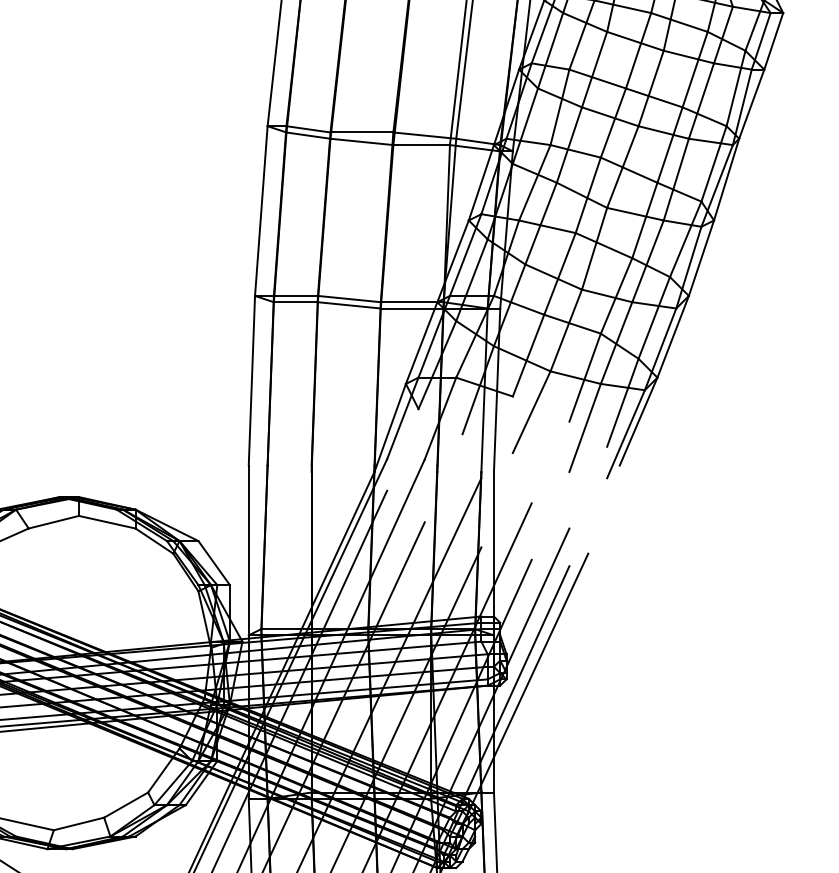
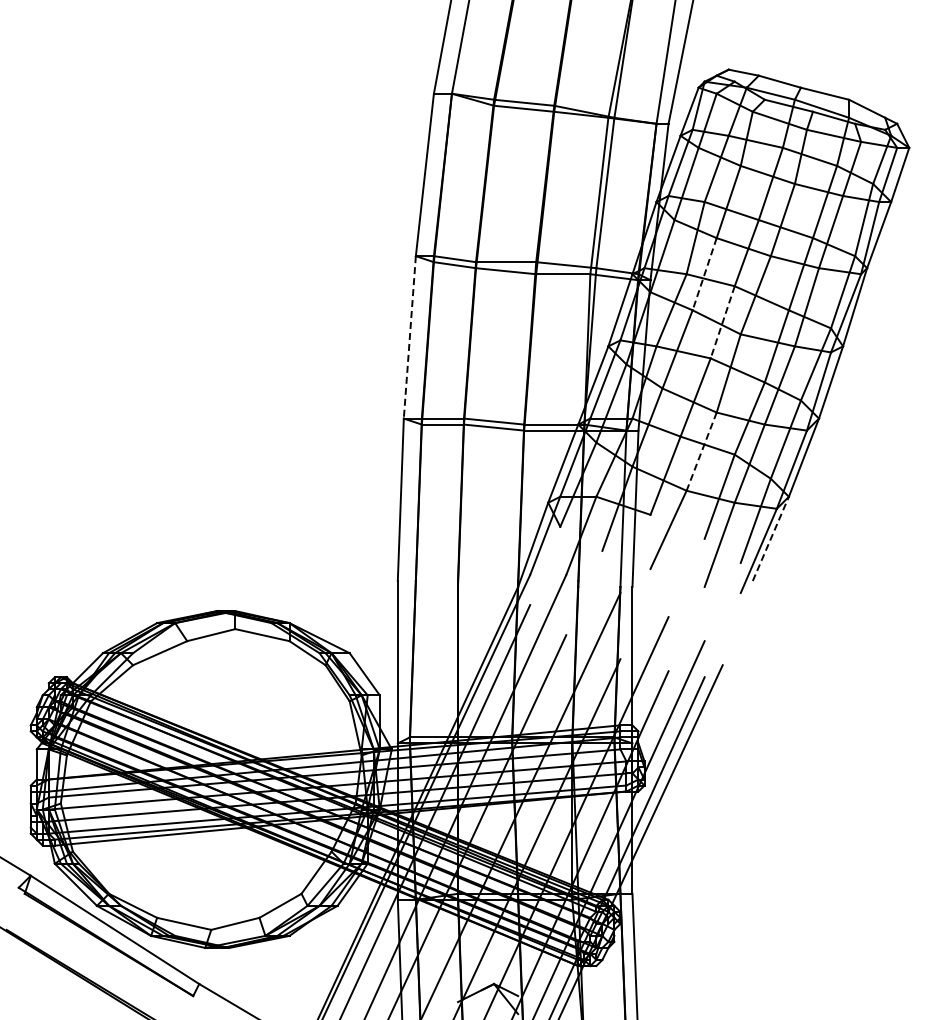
line: (569, 145) -> (704, 274), solid -> dashed
line: (588, 195) -> (722, 322), solid -> dashed
line: (260, 211) -> (409, 337), solid -> dashed
line: (566, 330) -> (701, 451), solid -> dashed
line: (638, 421) -> (770, 538), solid -> dashed

